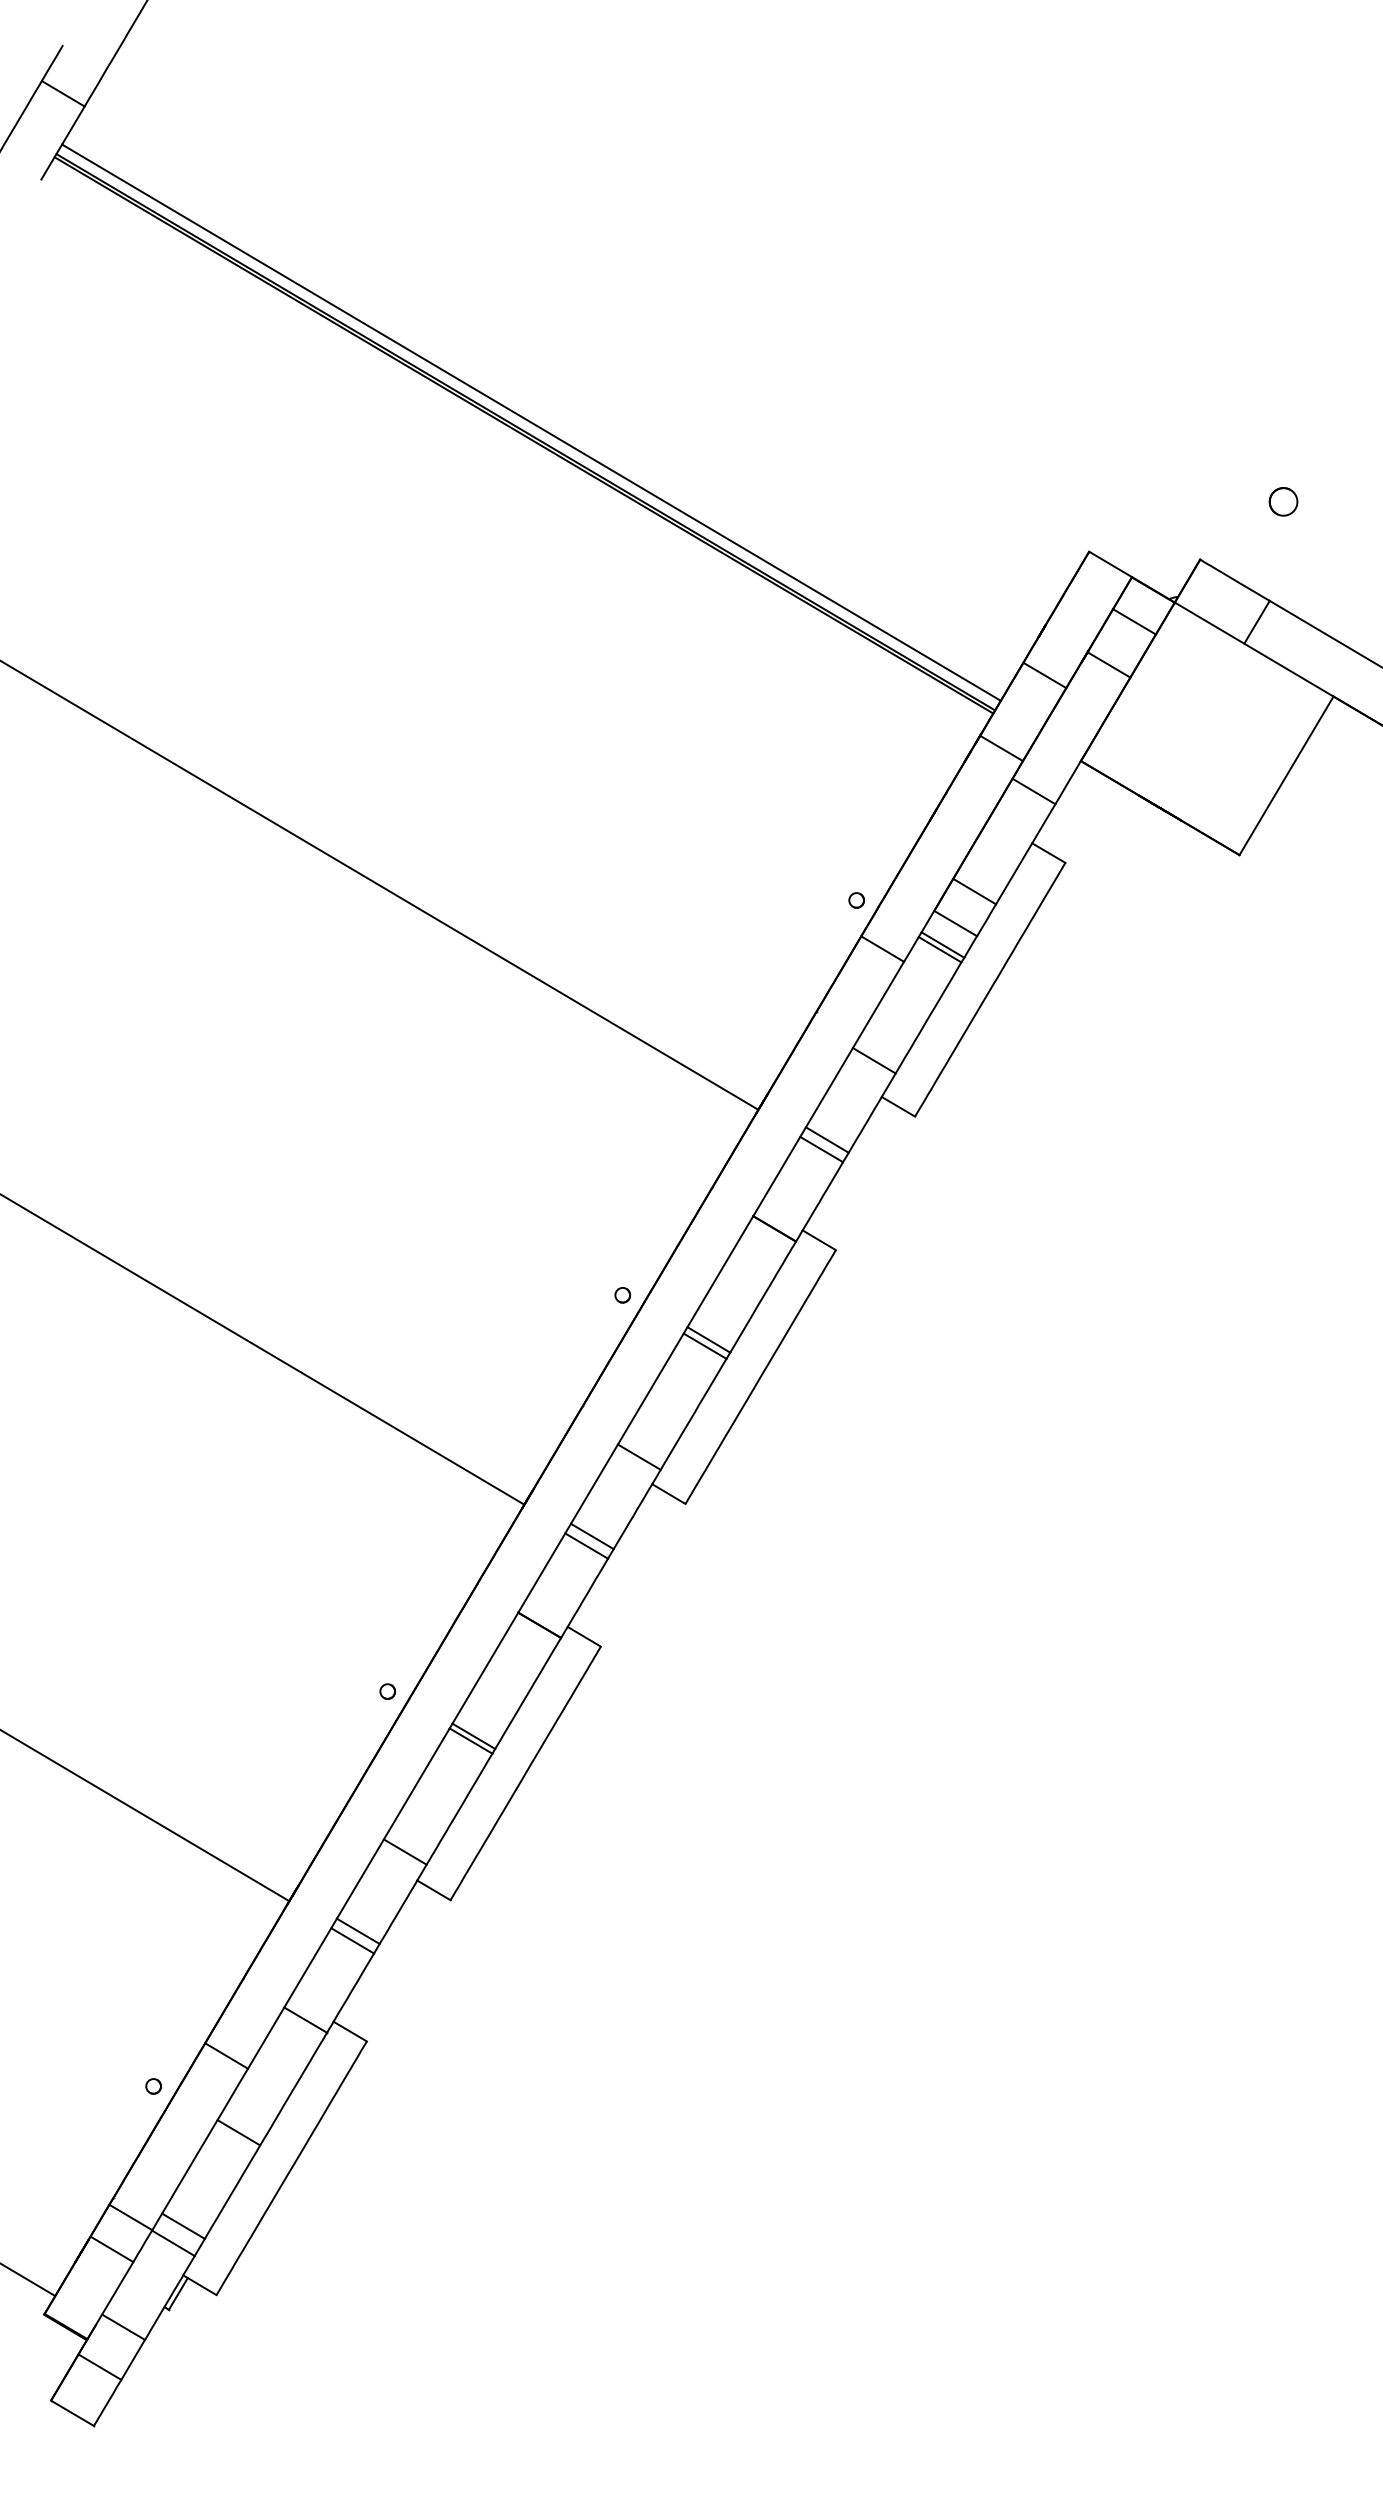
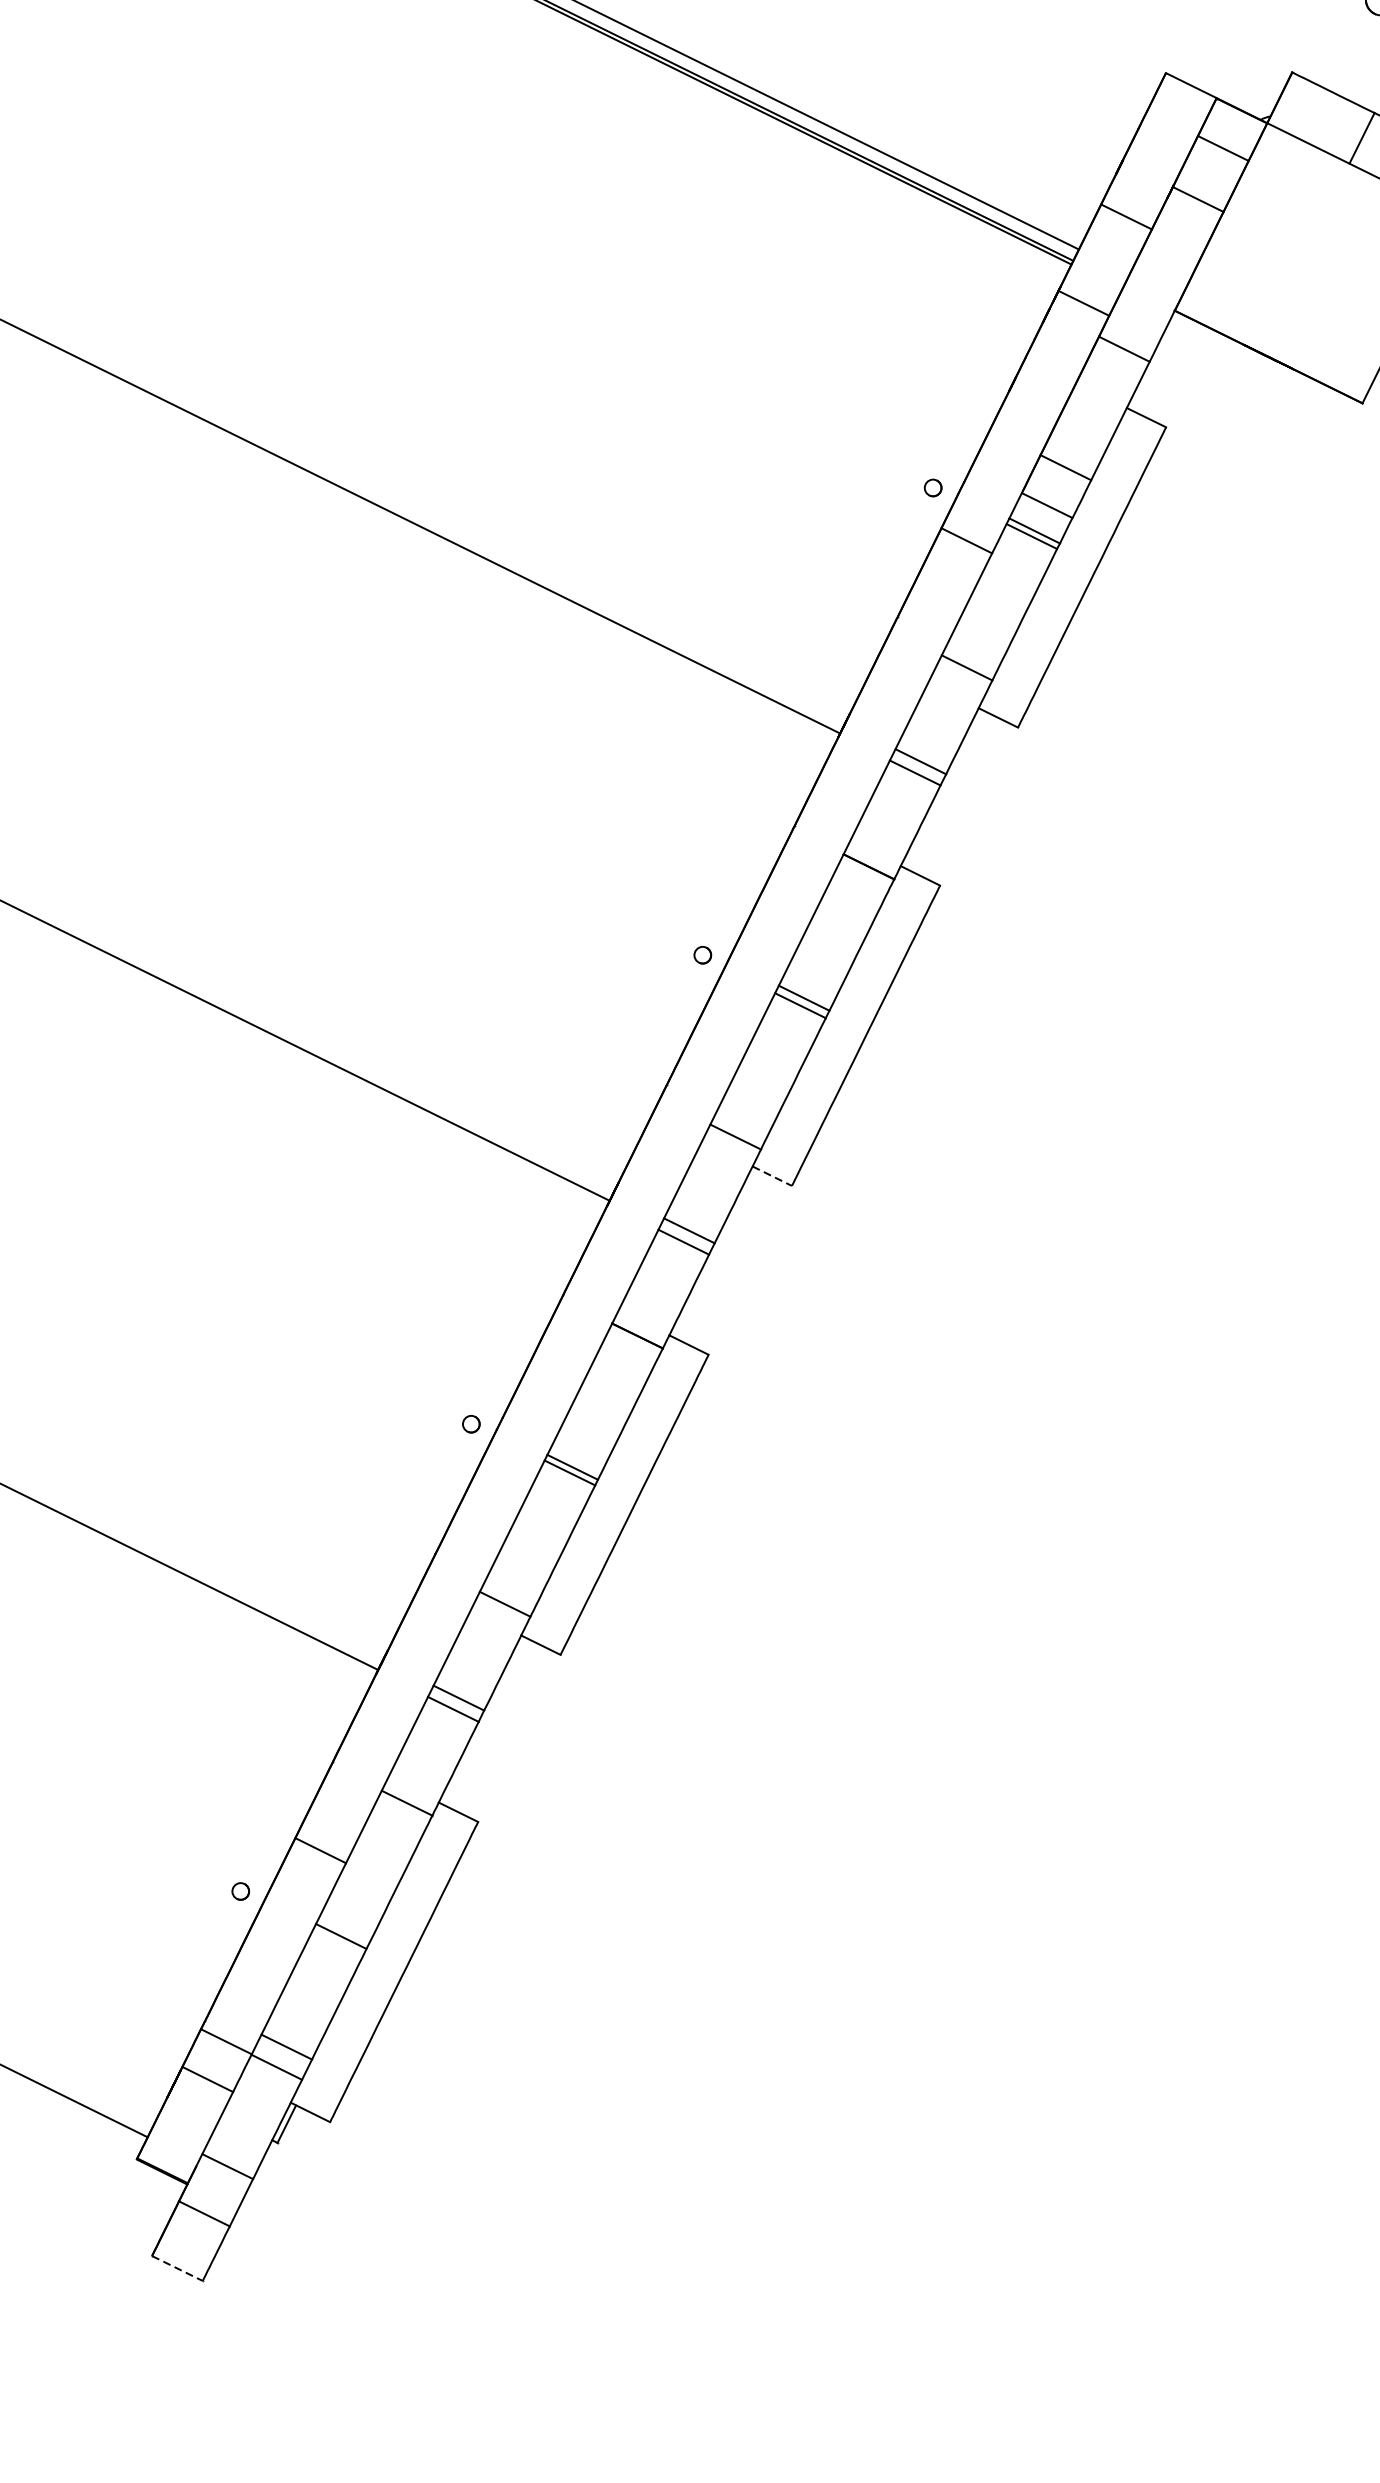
line: (669, 1494) -> (773, 1176), solid -> dashed
line: (72, 2413) -> (177, 2268), solid -> dashed

